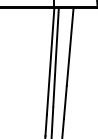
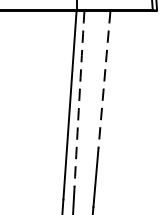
line: (70, 47) -> (104, 81), solid -> dashed
arc: (56, 57) -> (80, 98), solid -> dashed

